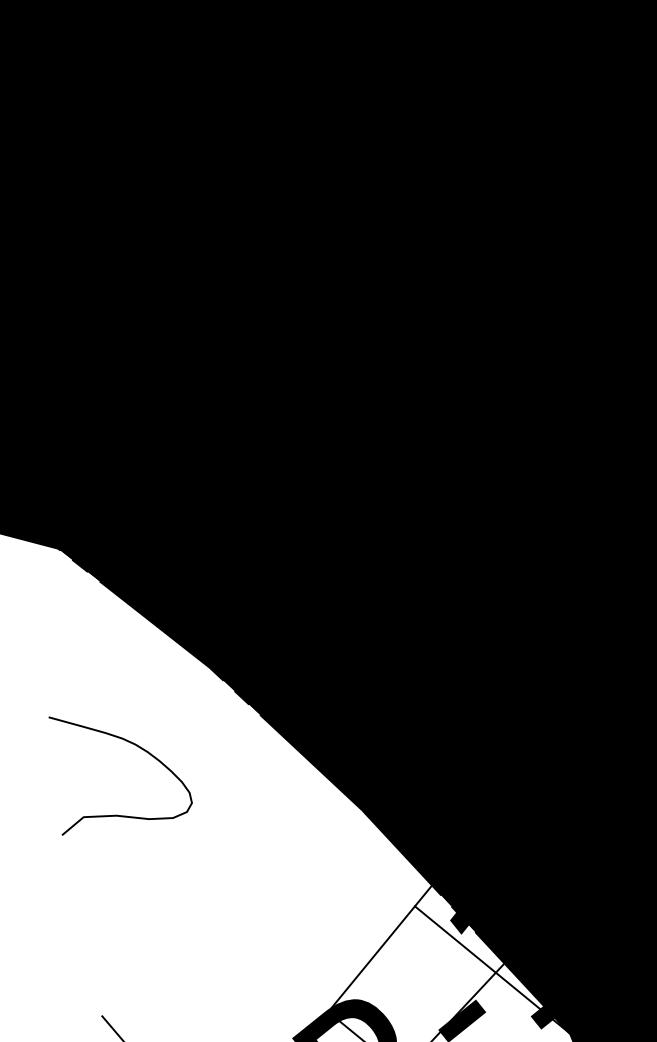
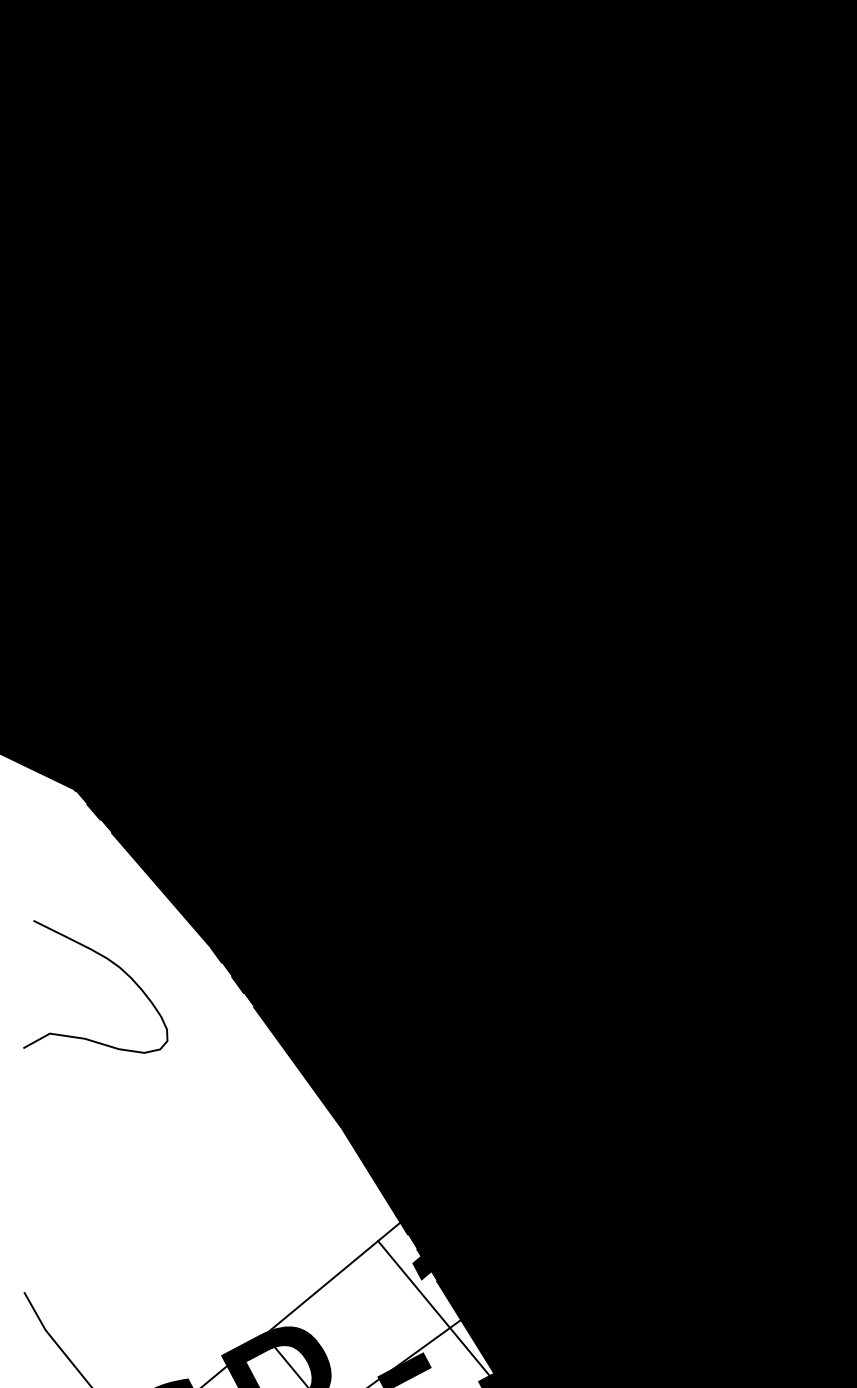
curve: (129, 742) -> (113, 964), moved

